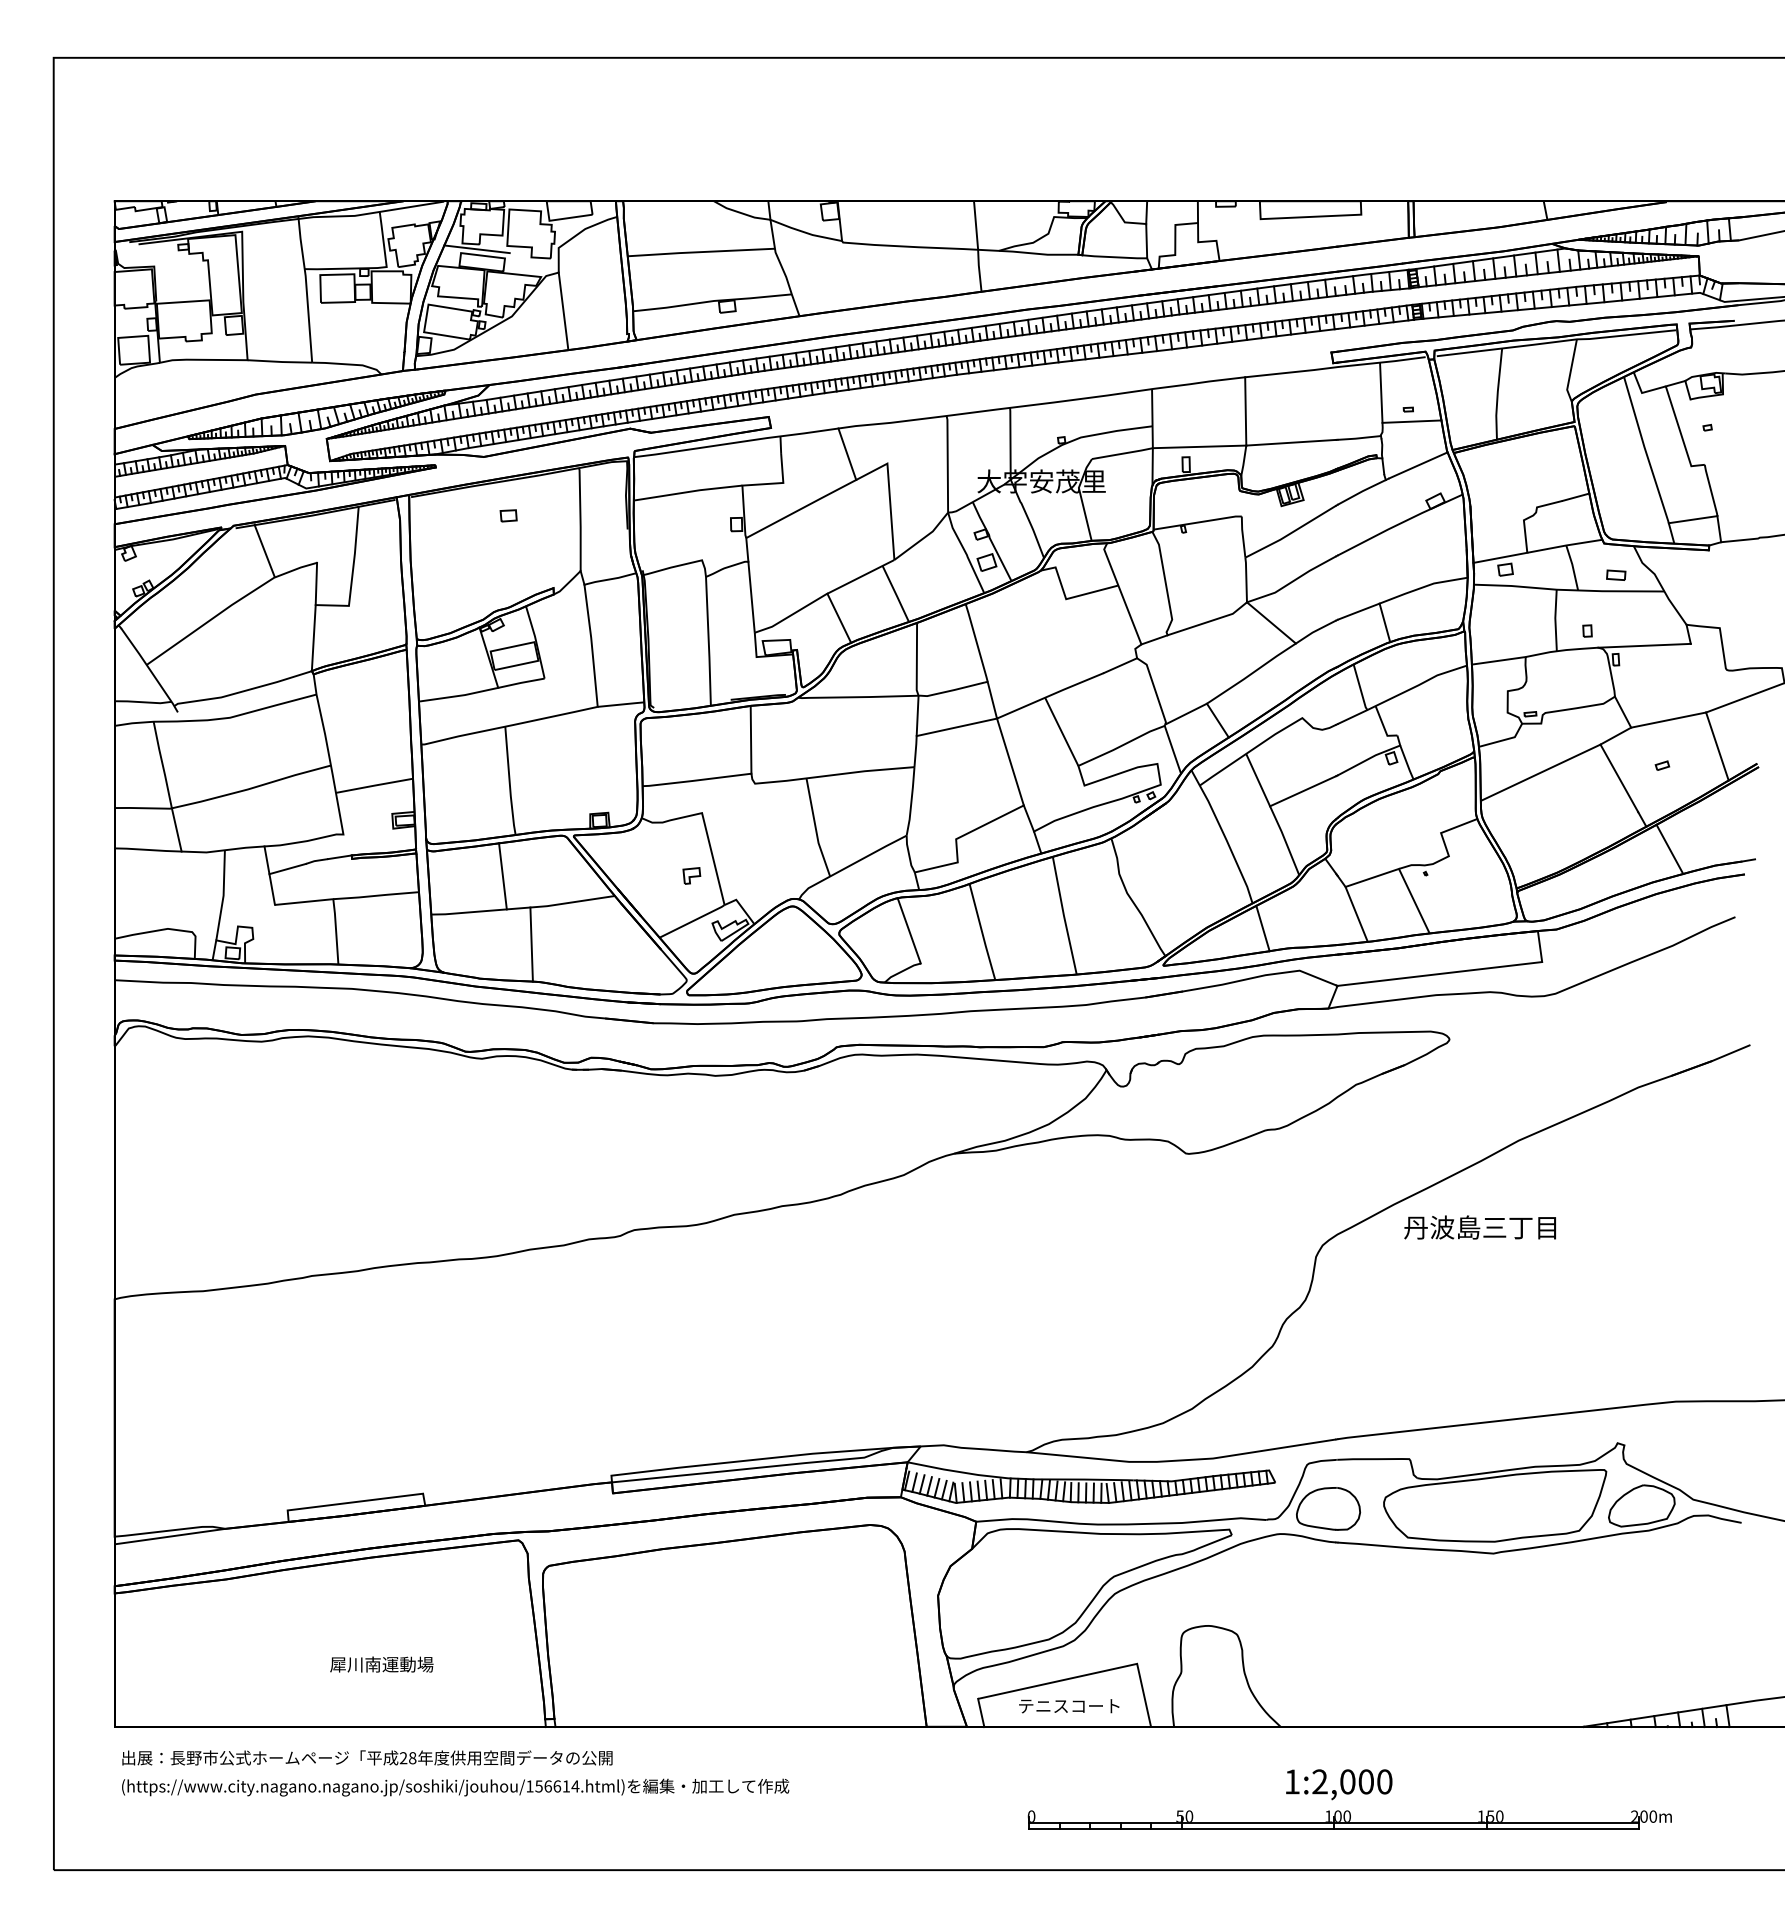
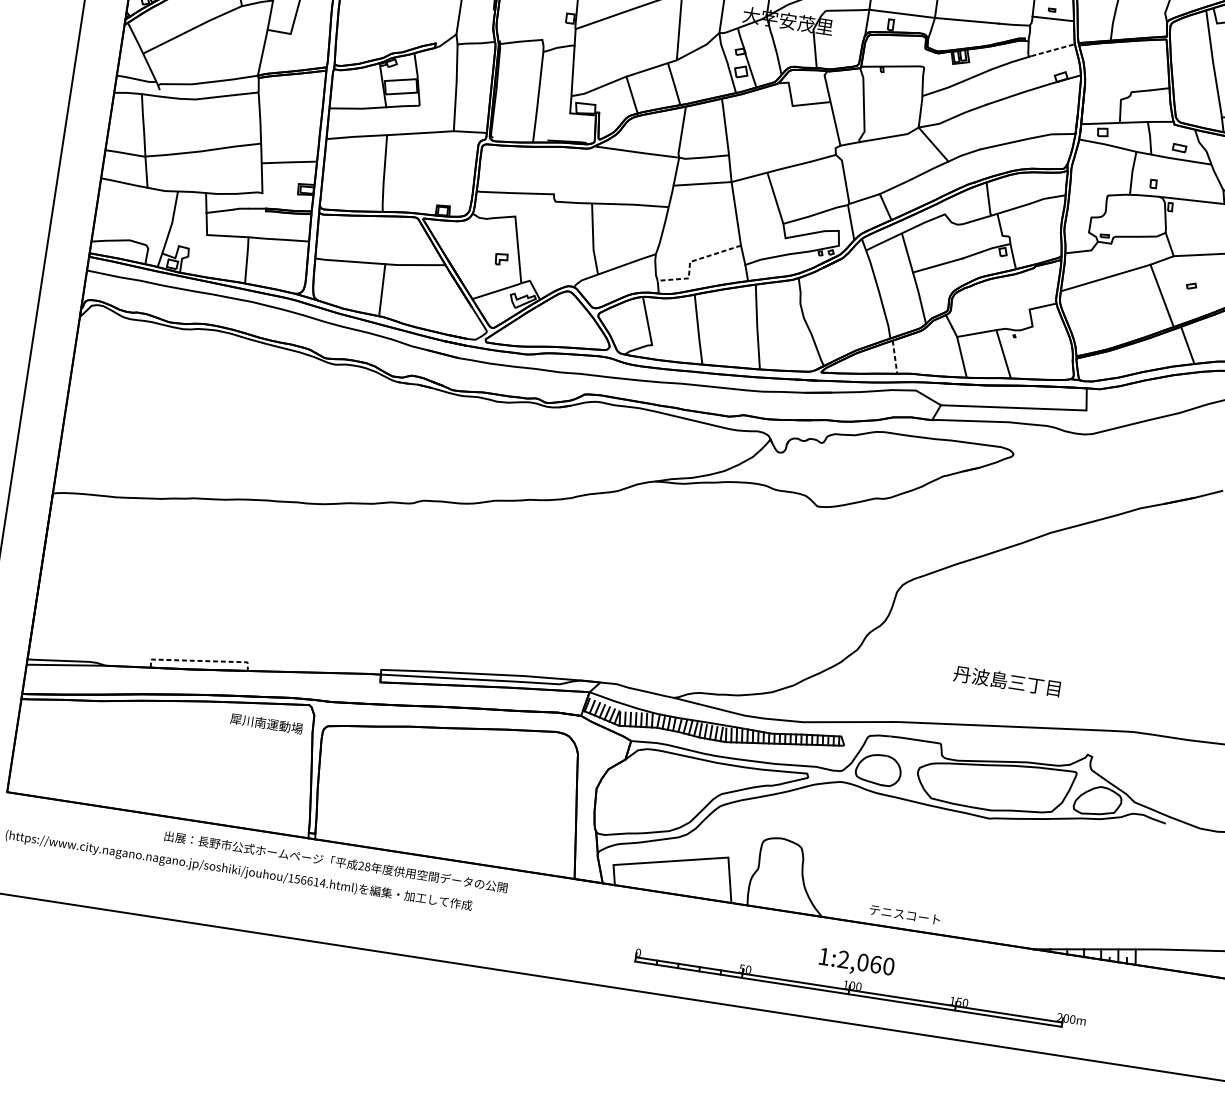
line: (1418, 465) -> (1053, 50), solid -> dashed
line: (1384, 622) -> (1012, 156), removed
line: (1498, 660) -> (1088, 195), removed
line: (750, 739) -> (557, 170), removed
line: (957, 838) -> (691, 261), solid -> dashed
line: (502, 876) -> (369, 239), removed
line: (1262, 928) -> (894, 357), solid -> dashed
text: (1479, 1227) -> (1006, 681), moved
line: (355, 1502) -> (199, 661), solid -> dashed
text: (381, 1664) -> (266, 723), moved
text: (1069, 1706) -> (905, 915), moved
text: (367, 1757) -> (336, 861), moved
text: (1366, 1781) -> (876, 964), 1:2,000 -> 1:2,060

